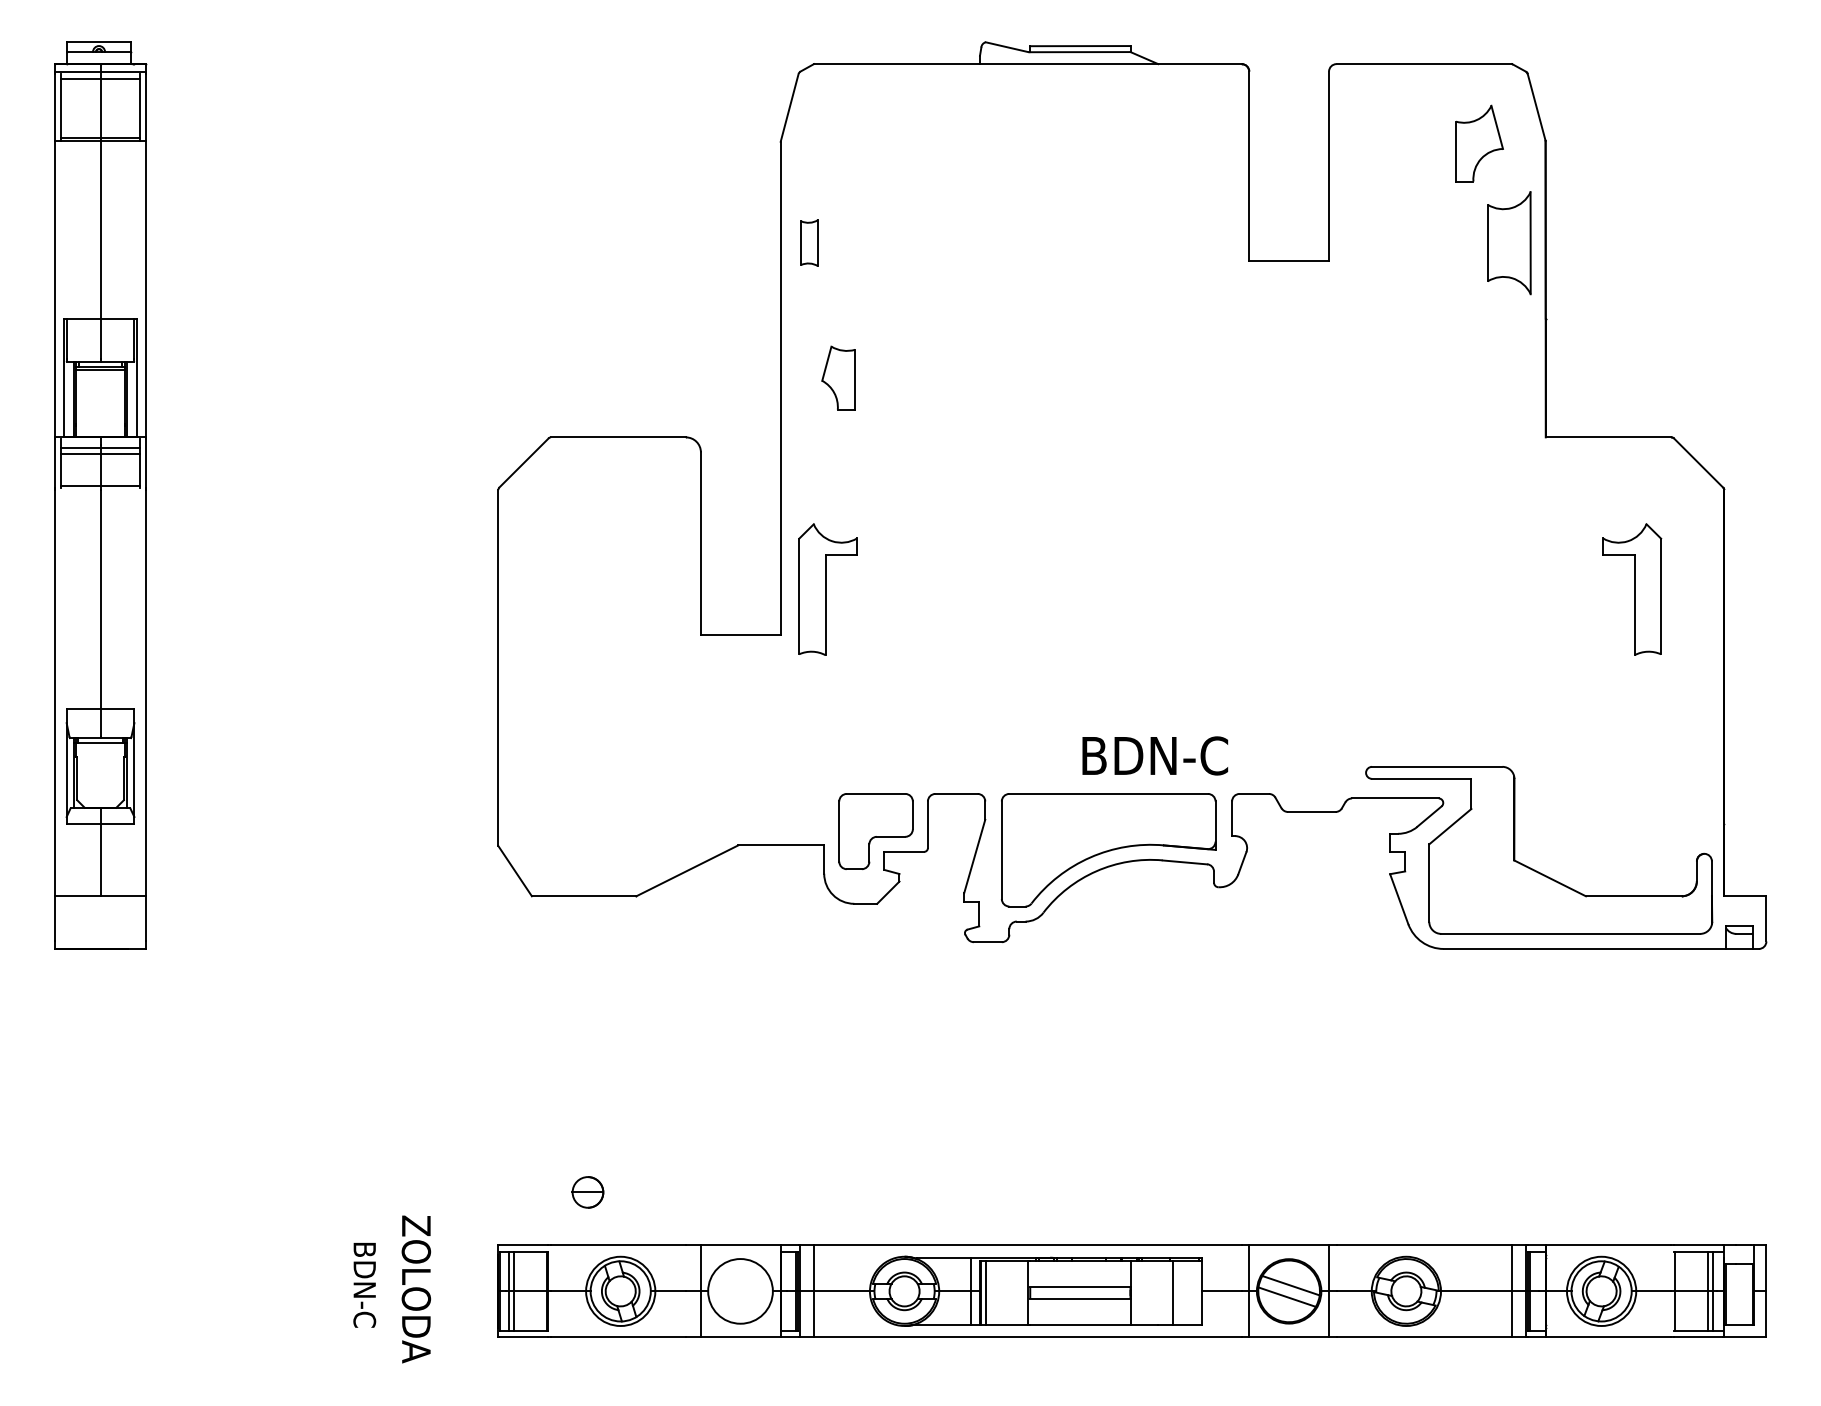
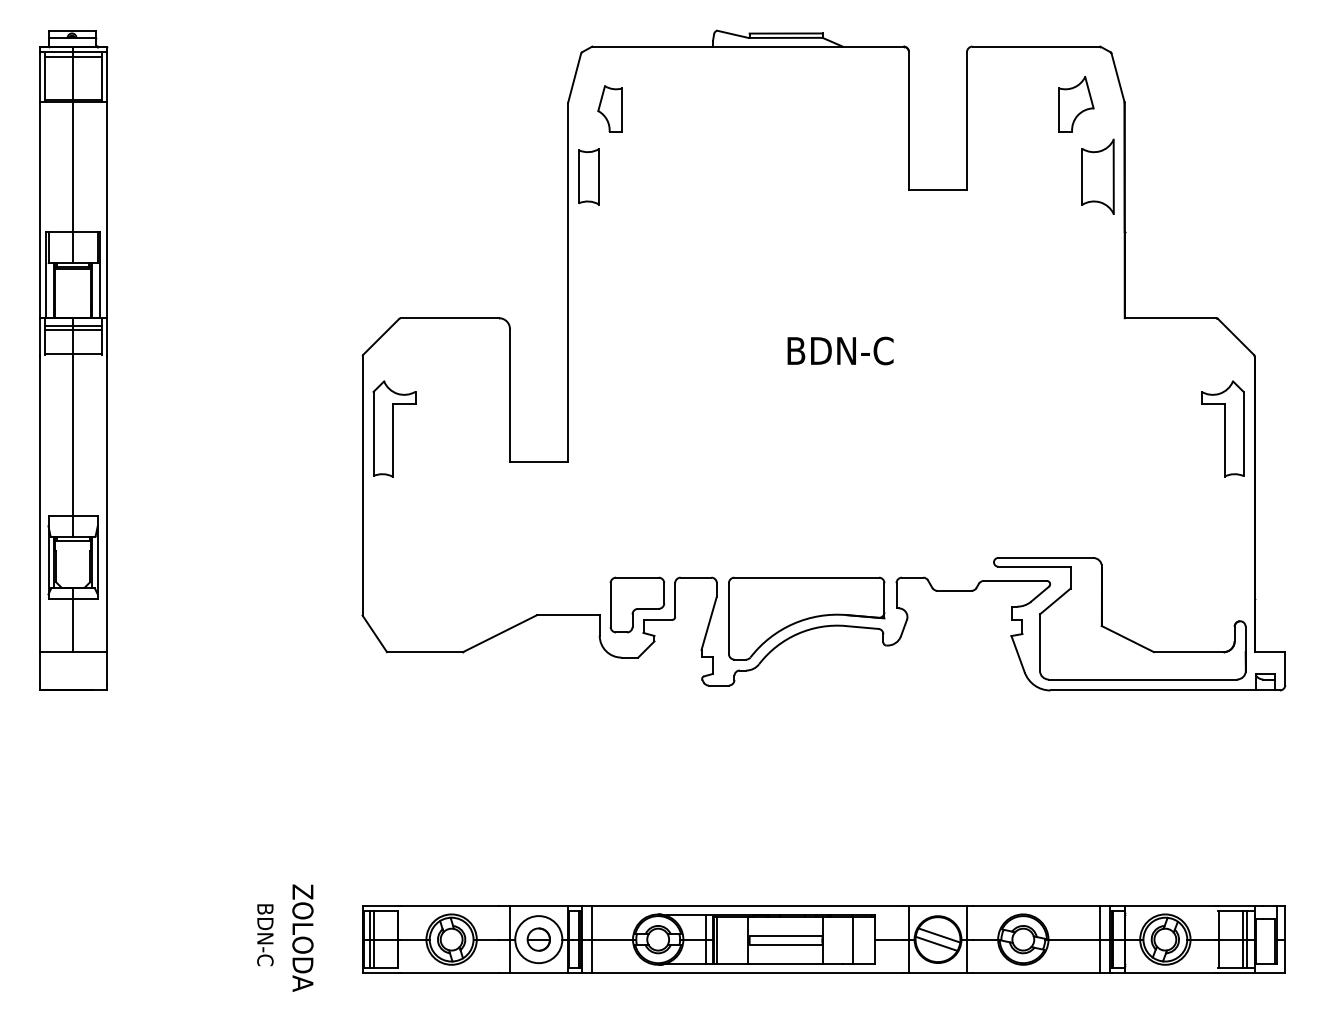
part: (808, 242) -> (588, 176), size x1.67
part: (837, 377) -> (609, 108), moved
part: (828, 588) -> (394, 428), moved
part: (1632, 588) -> (1222, 428), moved
text: (1155, 755) -> (840, 350), moved
part: (587, 1192) -> (538, 939), moved

